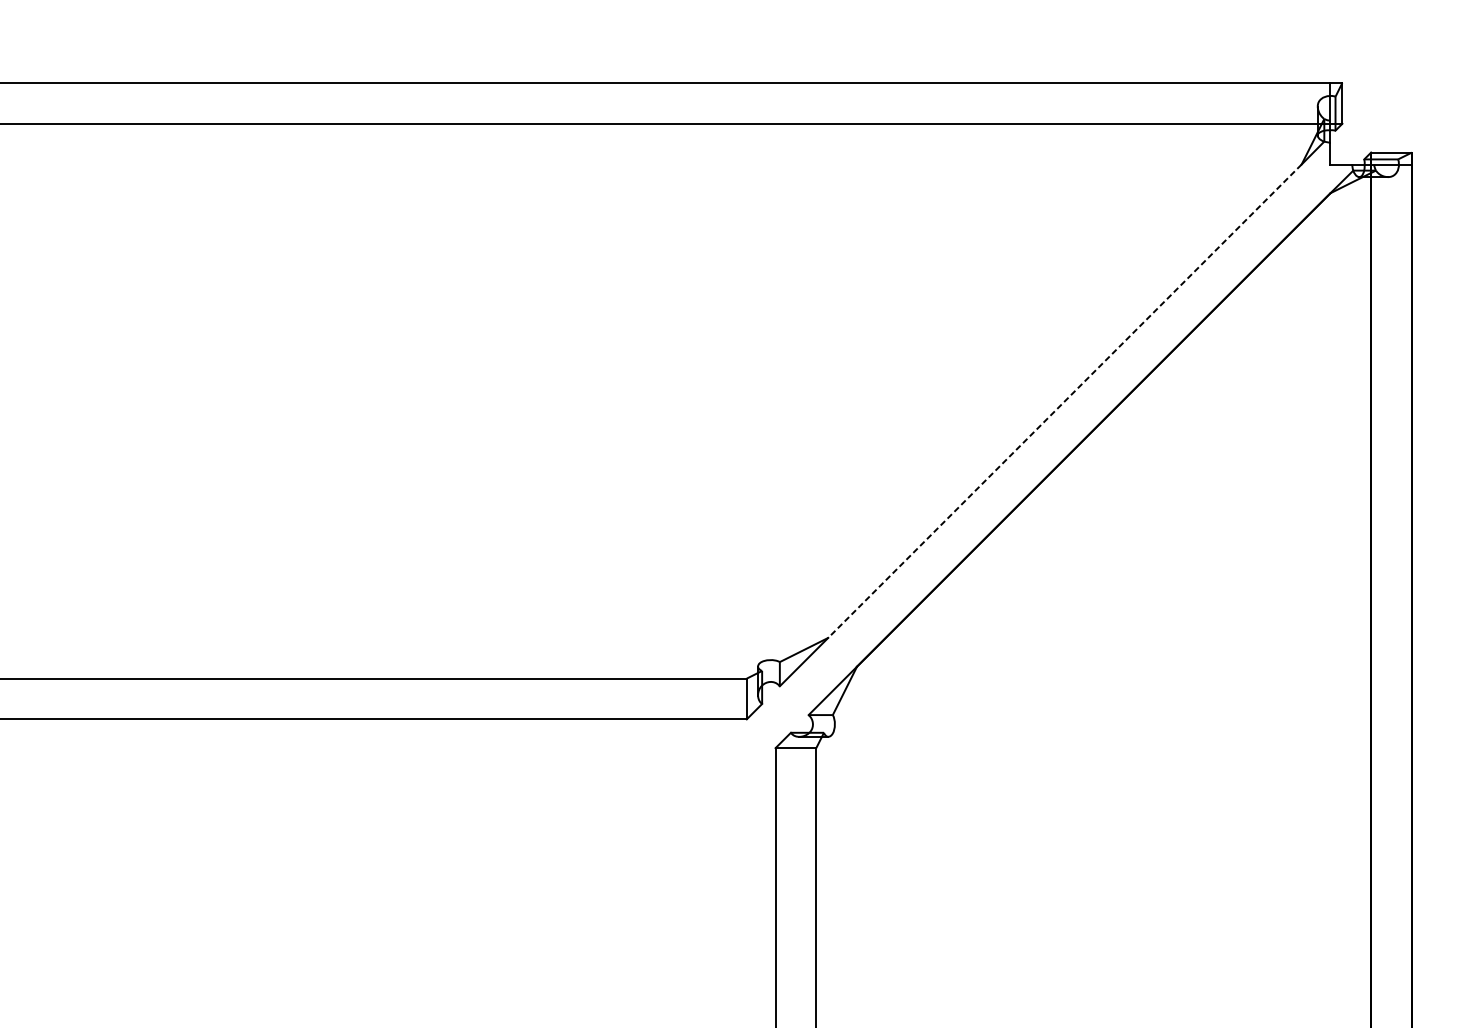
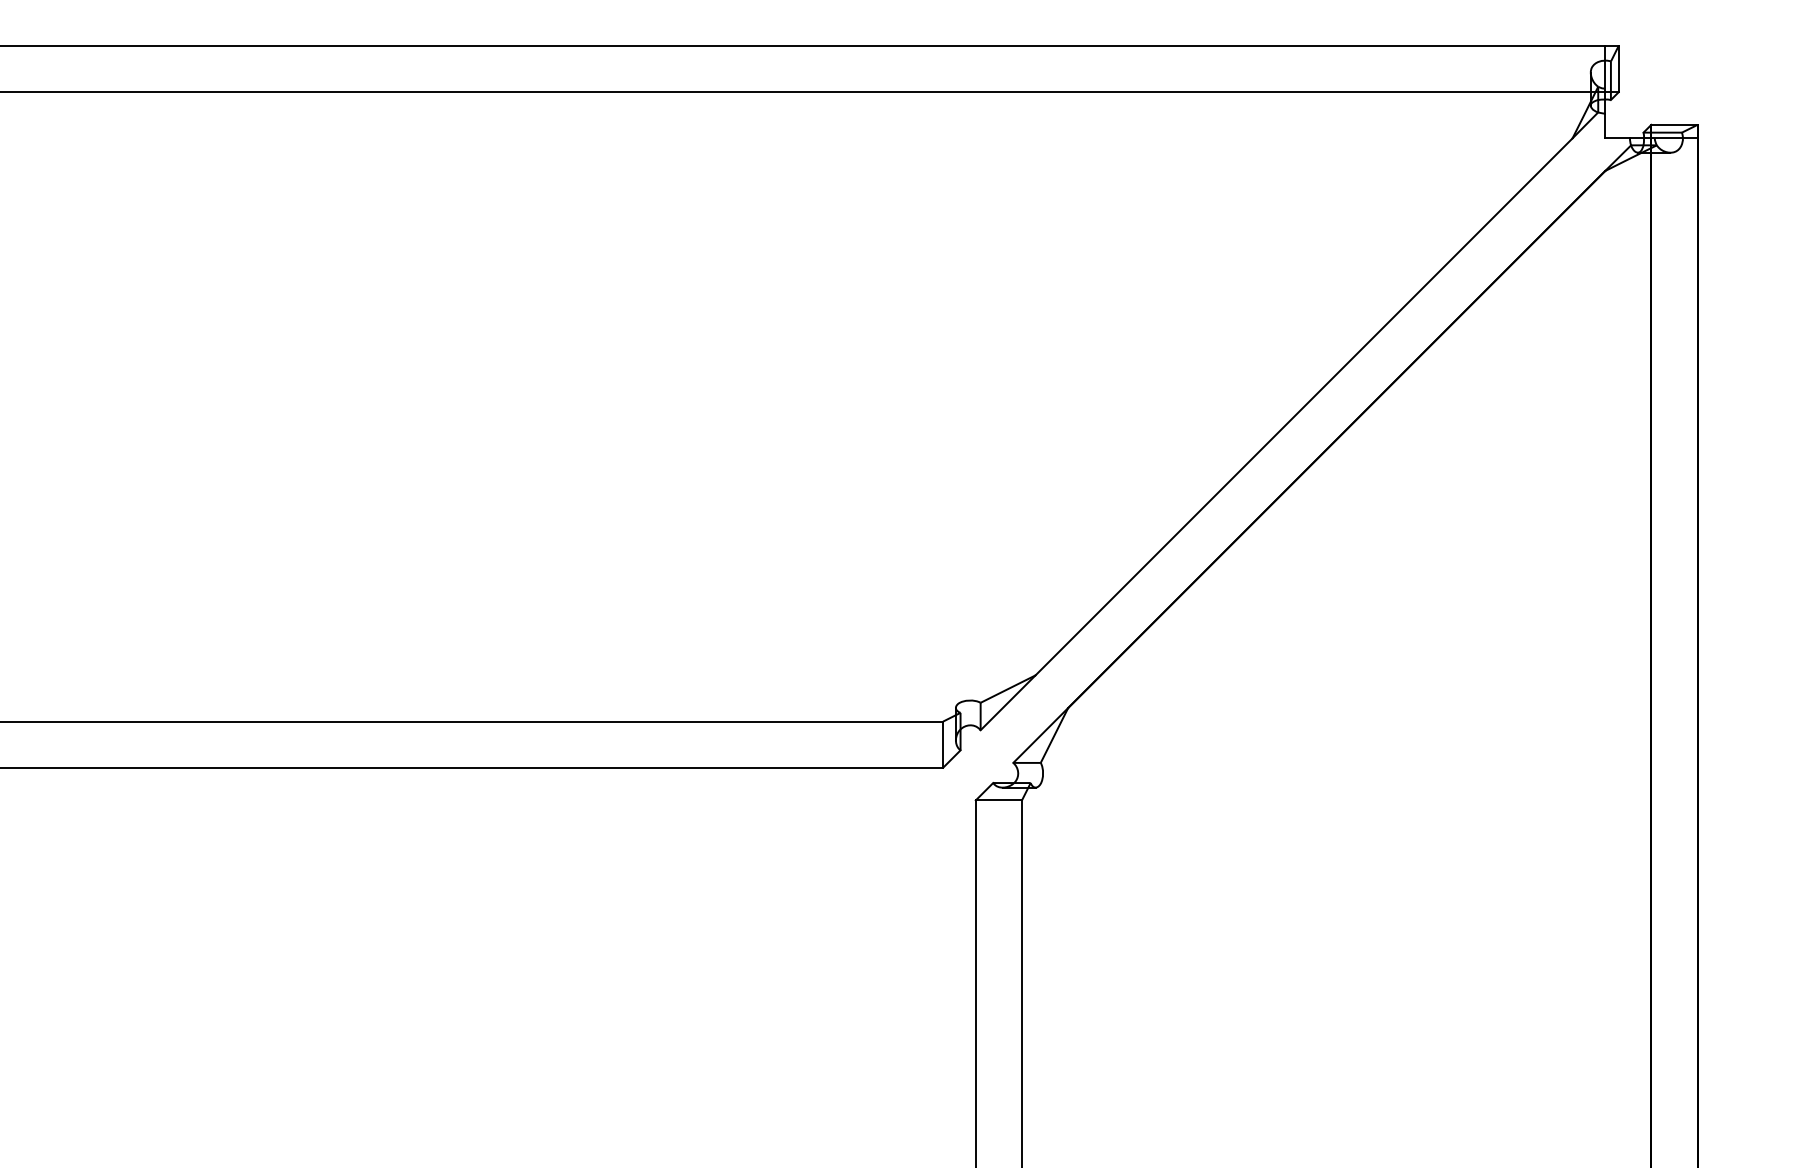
line: (1065, 400) -> (1304, 406), dashed -> solid

